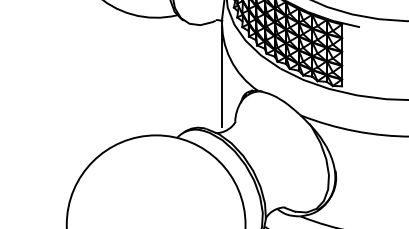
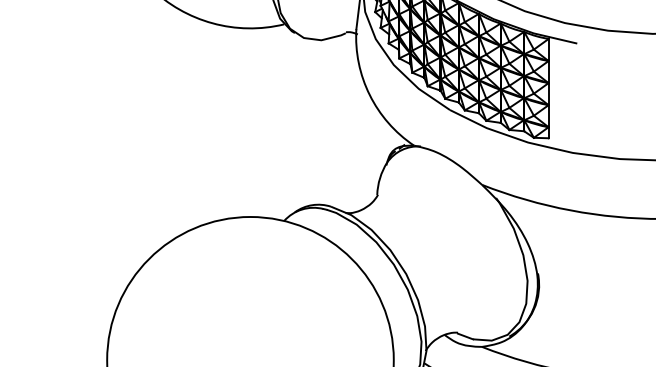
line: (221, 76) -> (355, 122), removed

